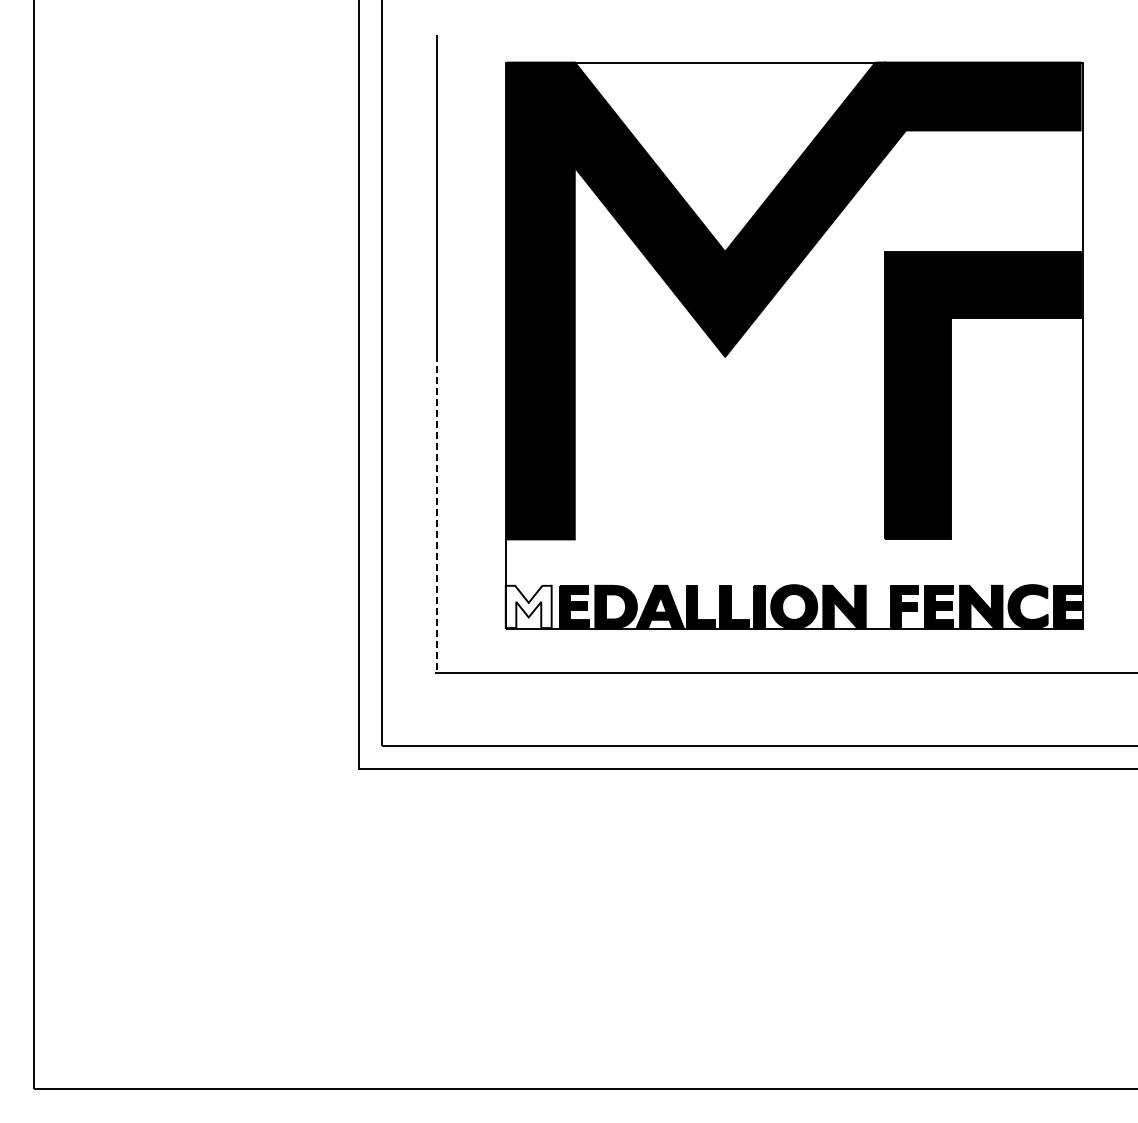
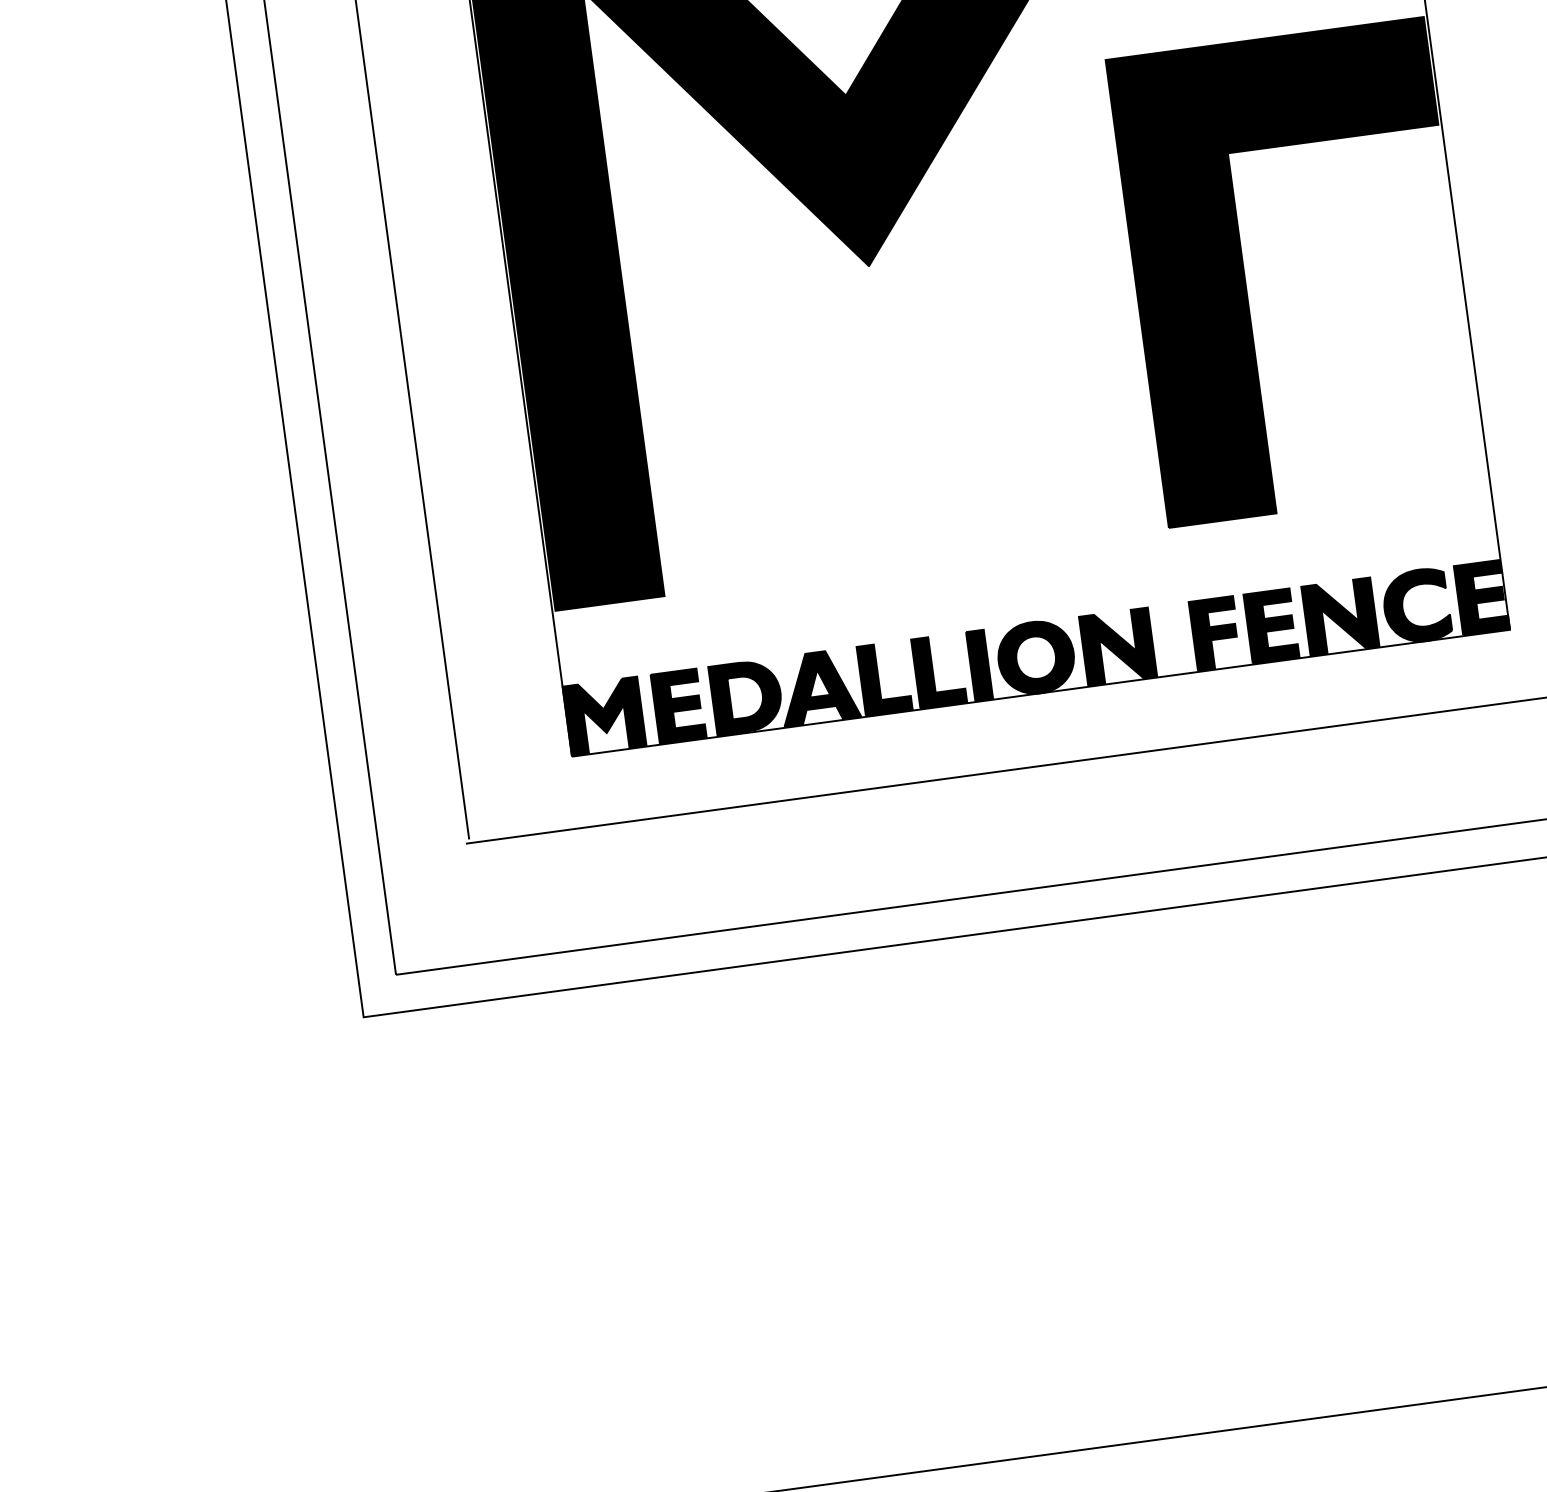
line: (436, 514) -> (434, 585), dashed -> solid
fill: (528, 606) -> (604, 715), added

